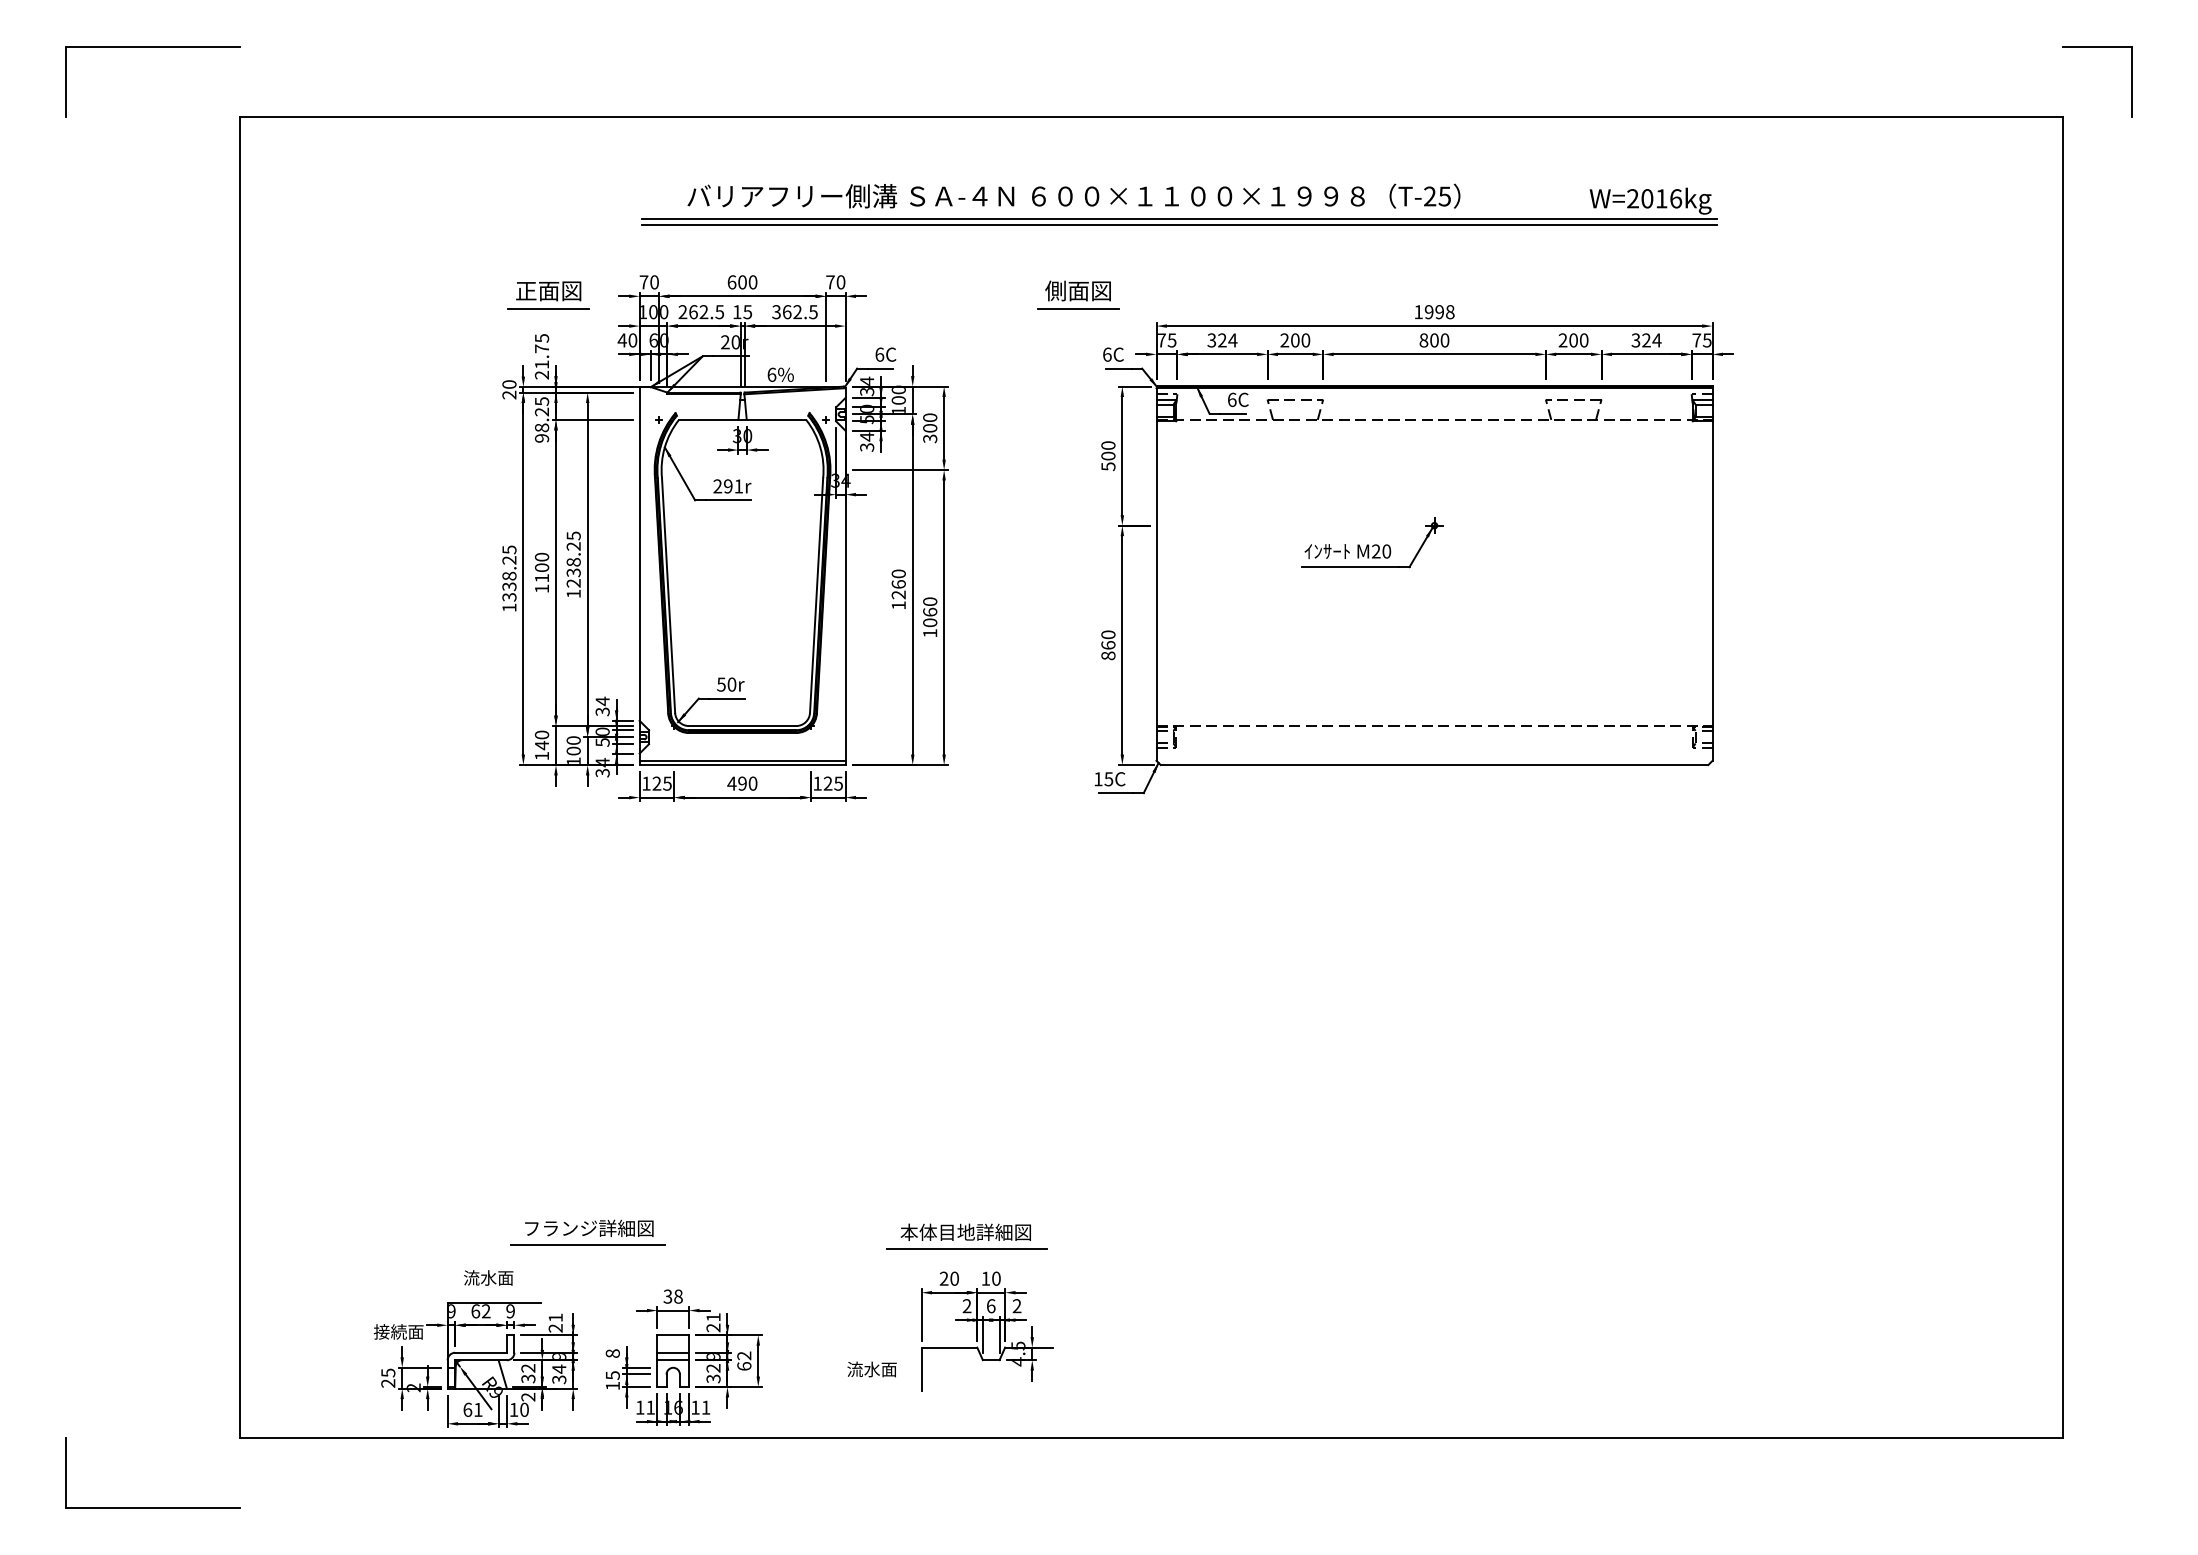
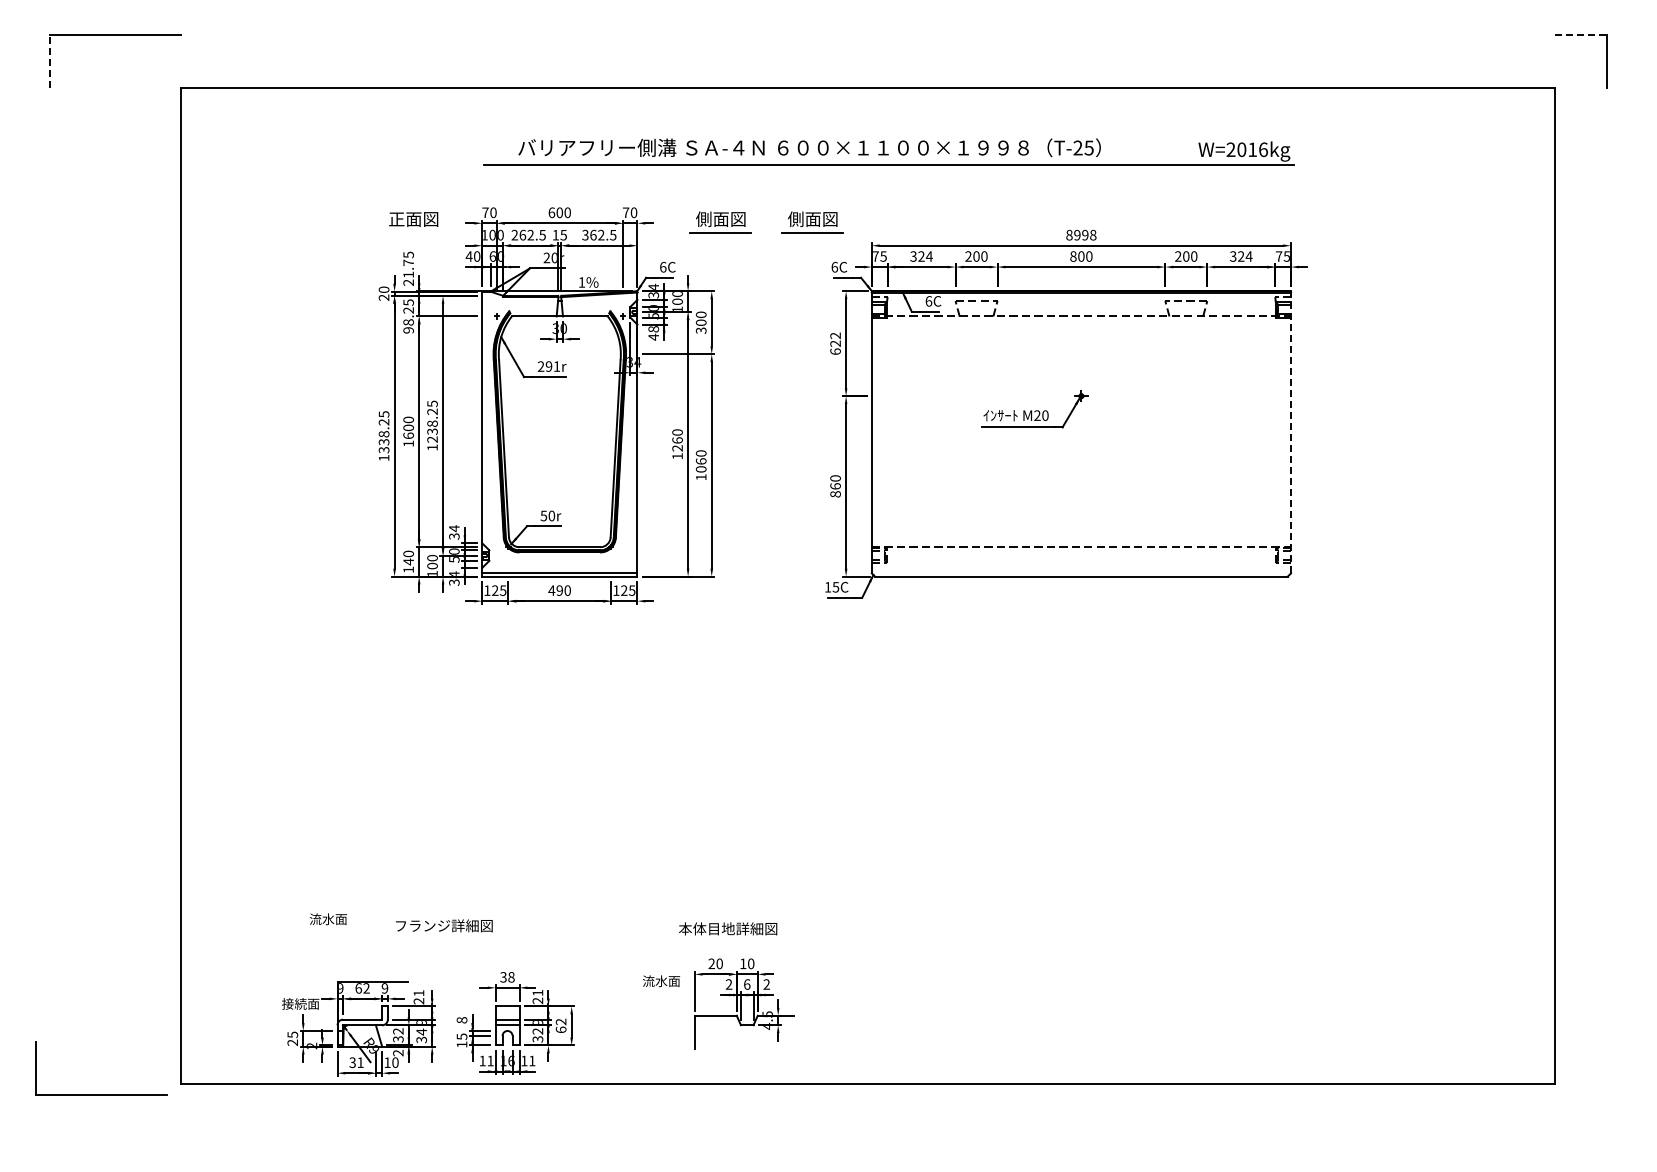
line: (2097, 47) -> (1581, 35), solid -> dashed
line: (65, 81) -> (49, 61), solid -> dashed
line: (1179, 224) -> (889, 169), removed
part: (955, 295) -> (720, 222), added
line: (548, 308) -> (413, 232), removed
text: (1418, 311) -> (1069, 234), 1998 -> 8998
text: (771, 374) -> (581, 282), 6% -> 1%
text: (866, 442) -> (653, 333), 34 -> 48
text: (1108, 455) -> (835, 343), 500 -> 622
line: (1711, 573) -> (1290, 432), solid -> dashed
text: (541, 577) -> (408, 435), 1100 -> 1600
line: (588, 1245) -> (443, 938), removed
line: (966, 1249) -> (728, 941), removed
text: (488, 1278) -> (328, 919), moved
text: (872, 1369) -> (661, 981), moved
text: (467, 1409) -> (352, 1062), 61 -> 31
part: (153, 1507) -> (101, 1094), moved

